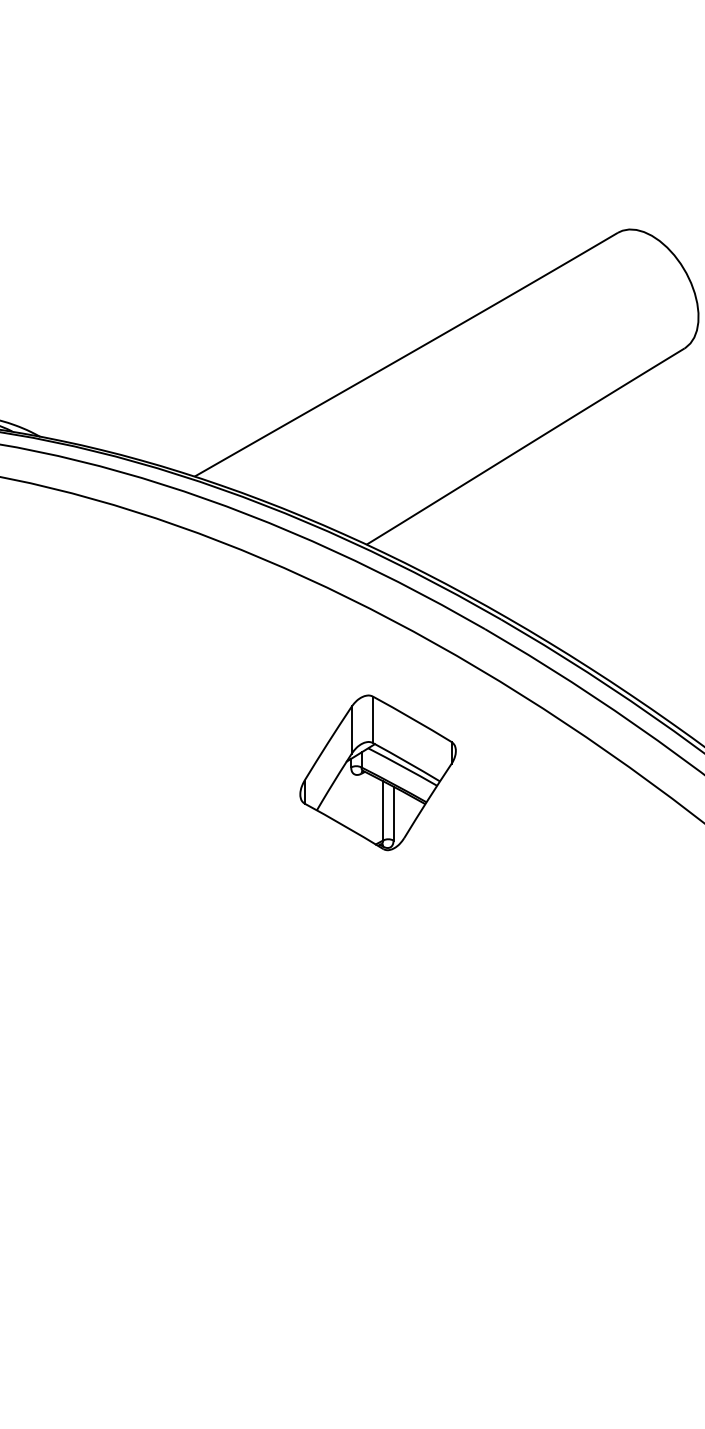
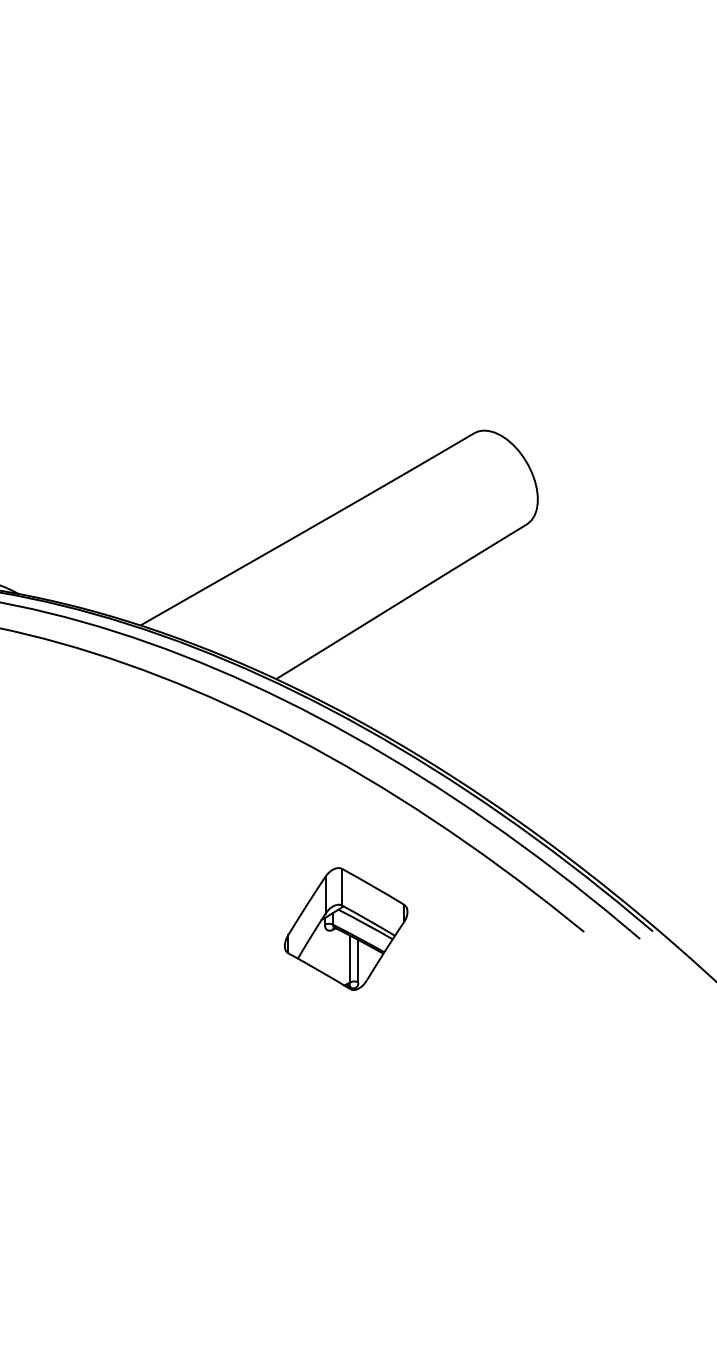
part: (378, 772) -> (346, 928), moved

